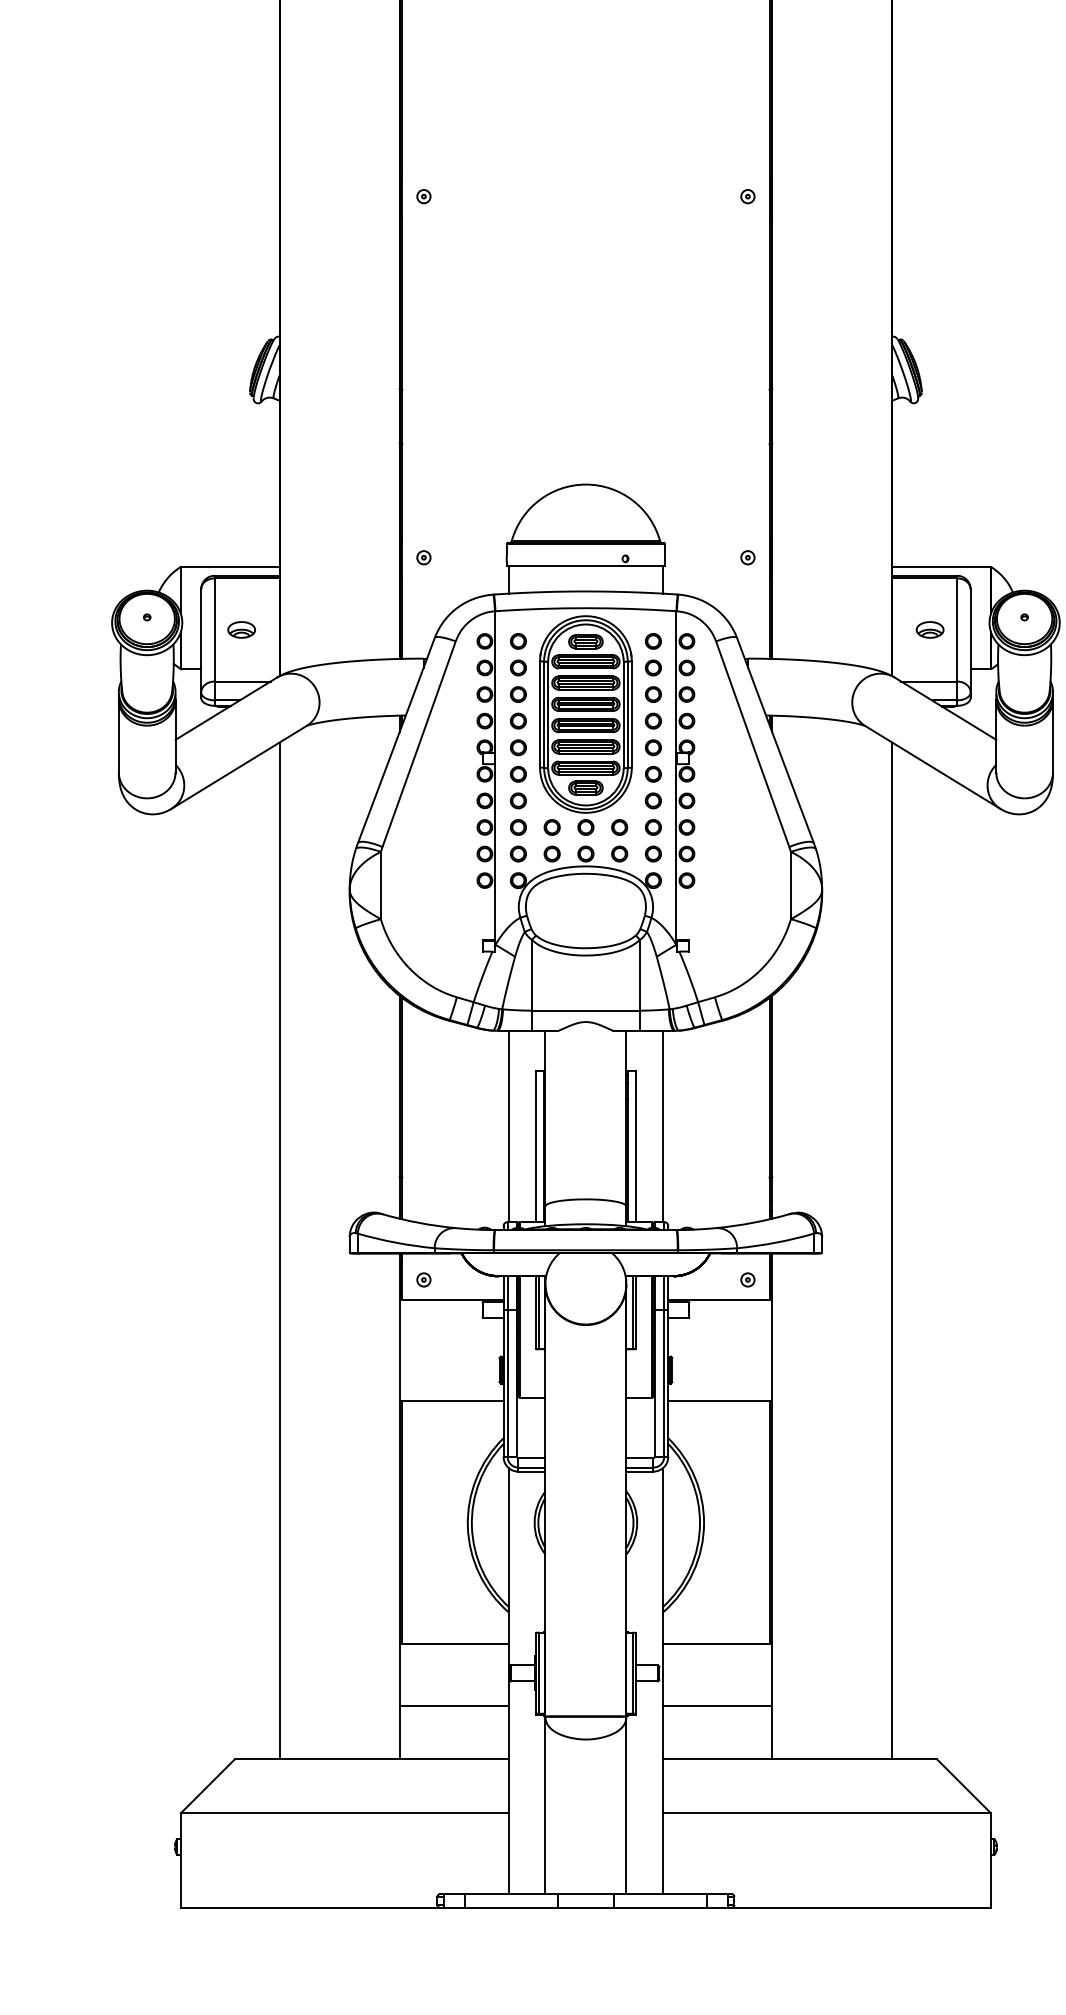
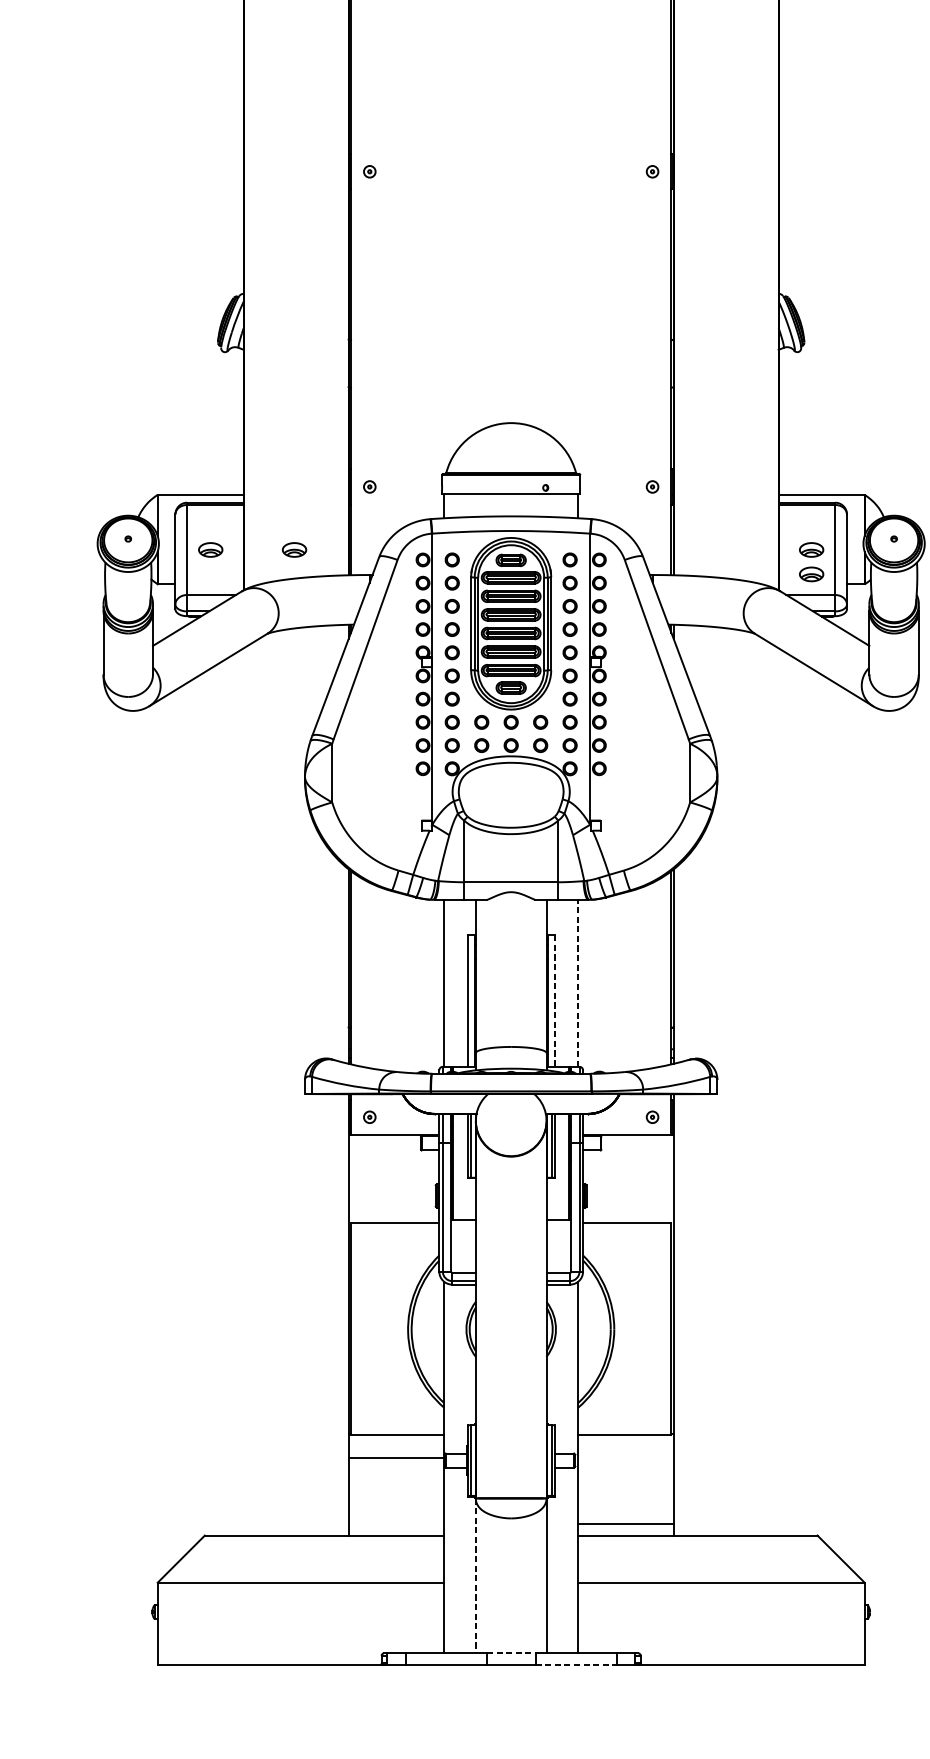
part: (337, 629) -> (294, 549), added
part: (929, 657) -> (811, 574), added
line: (662, 1126) -> (578, 983), solid -> dashed
line: (635, 1147) -> (554, 1001), solid -> dashed
line: (279, 1250) -> (243, 1091), removed
line: (892, 1250) -> (778, 1091), removed
line: (453, 1706) -> (395, 1458), moved
line: (717, 1706) -> (626, 1524), moved
line: (545, 1805) -> (475, 1575), solid -> dashed
line: (585, 1894) -> (510, 1653), solid -> dashed
line: (660, 1907) -> (576, 1665), solid -> dashed

